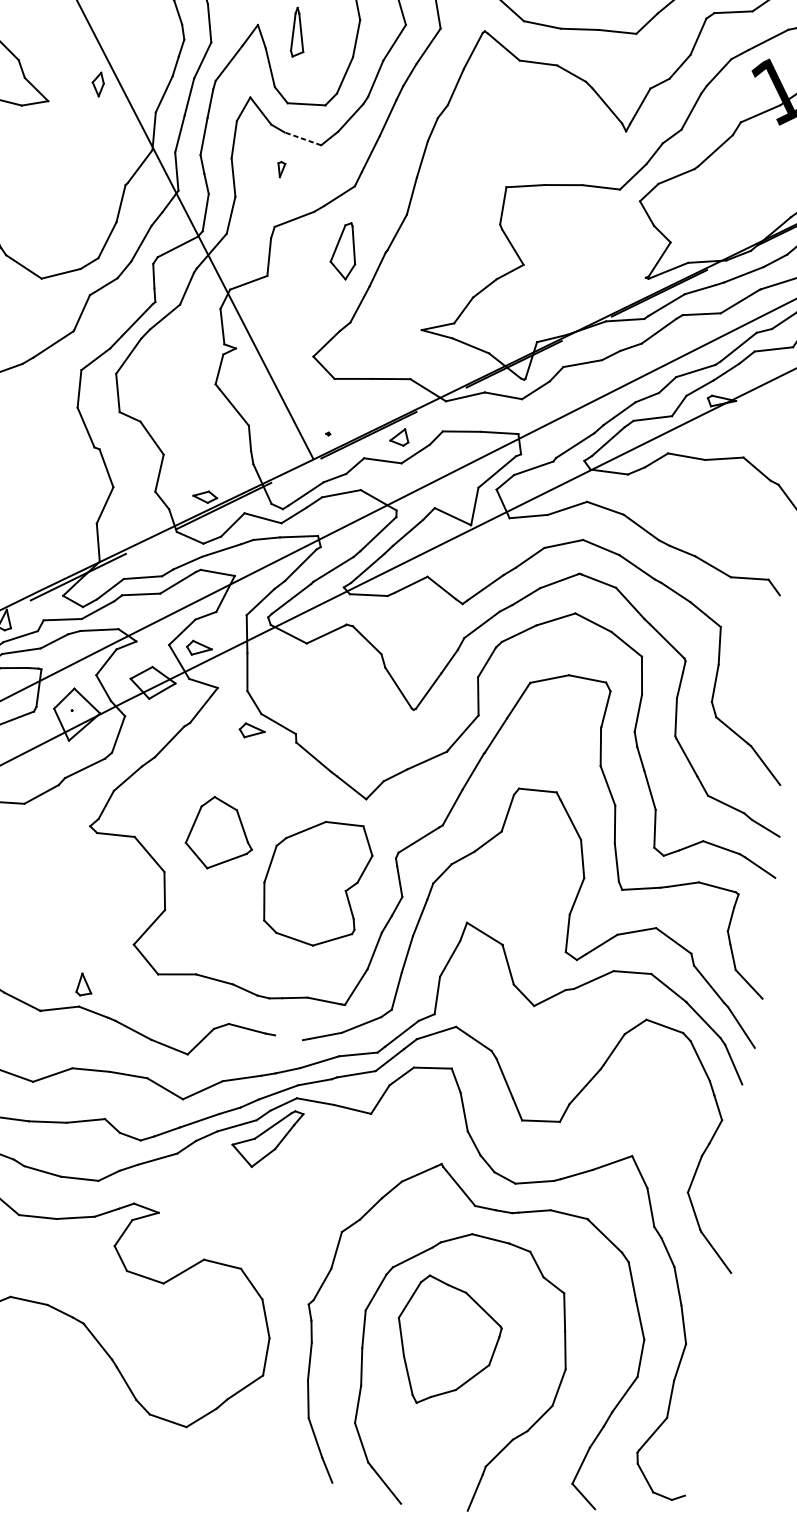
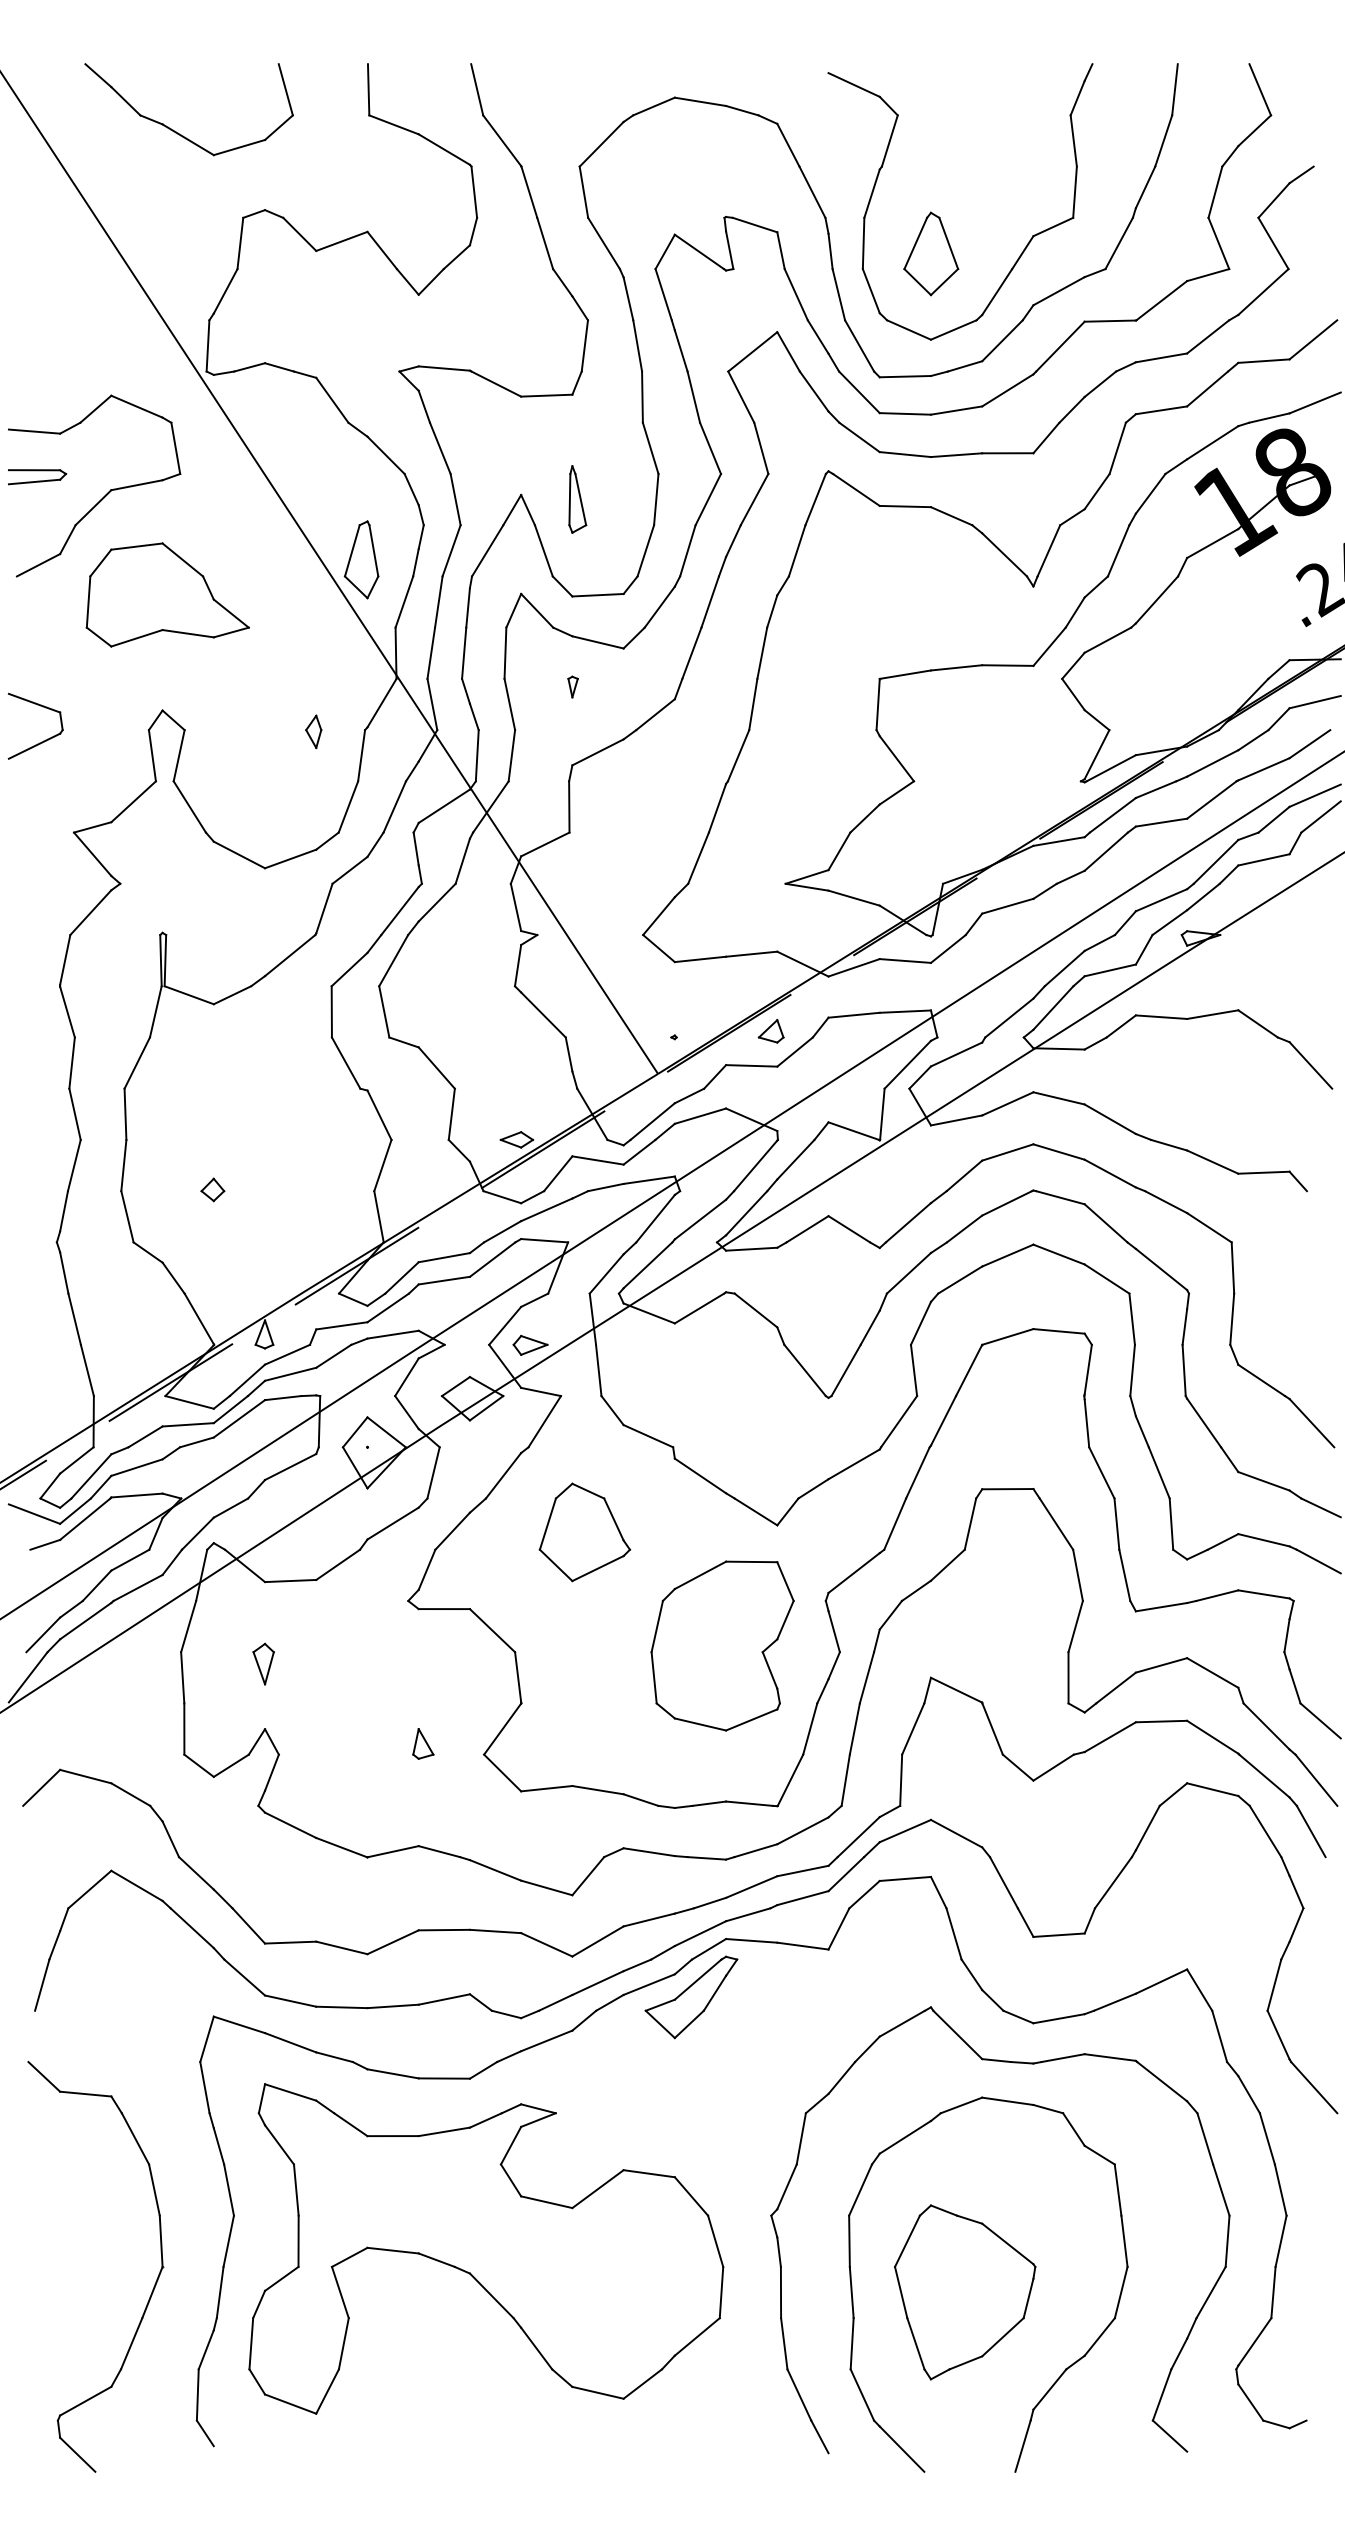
part: (98, 84) -> (313, 731), moved
line: (302, 138) -> (597, 642), dashed -> solid
part: (344, 250) -> (361, 559), moved
part: (252, 731) -> (613, 1449), removed
part: (219, 833) -> (584, 1532), moved
part: (84, 984) -> (423, 1743), moved
line: (288, 1037) -> (706, 1858), added
part: (448, 1341) -> (965, 2292), moved

